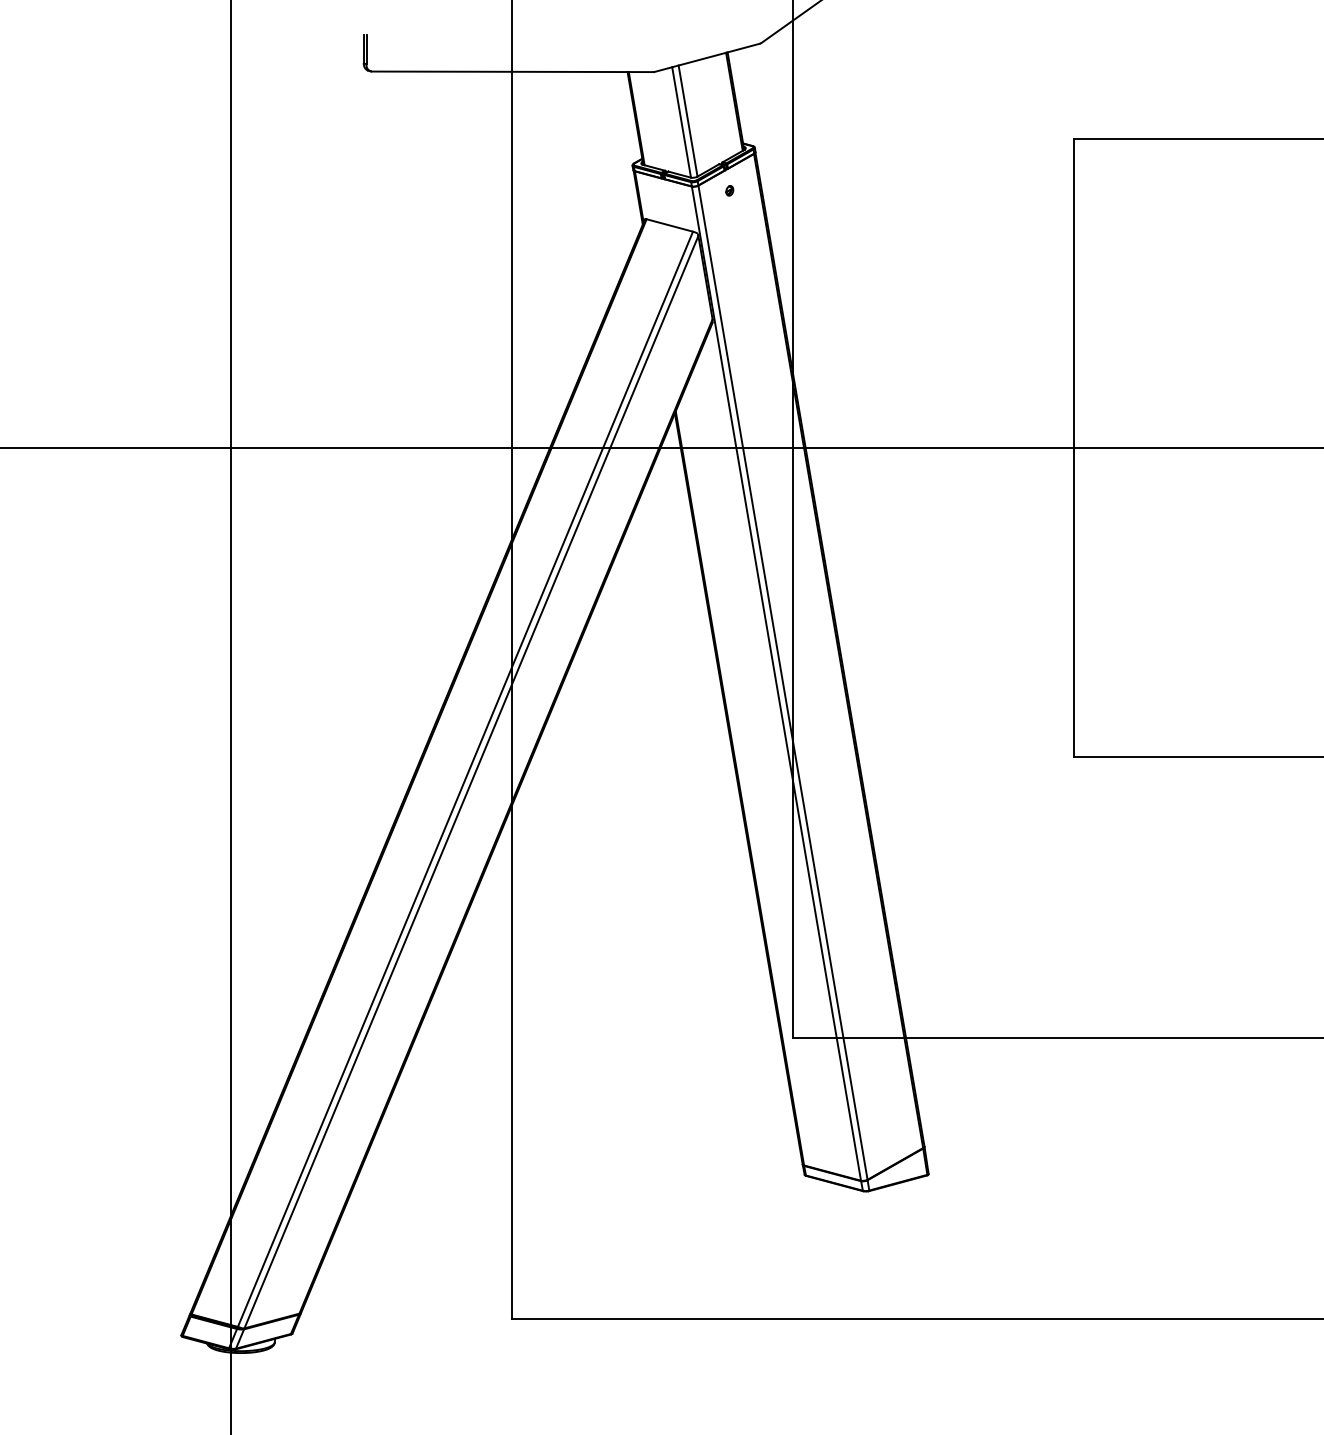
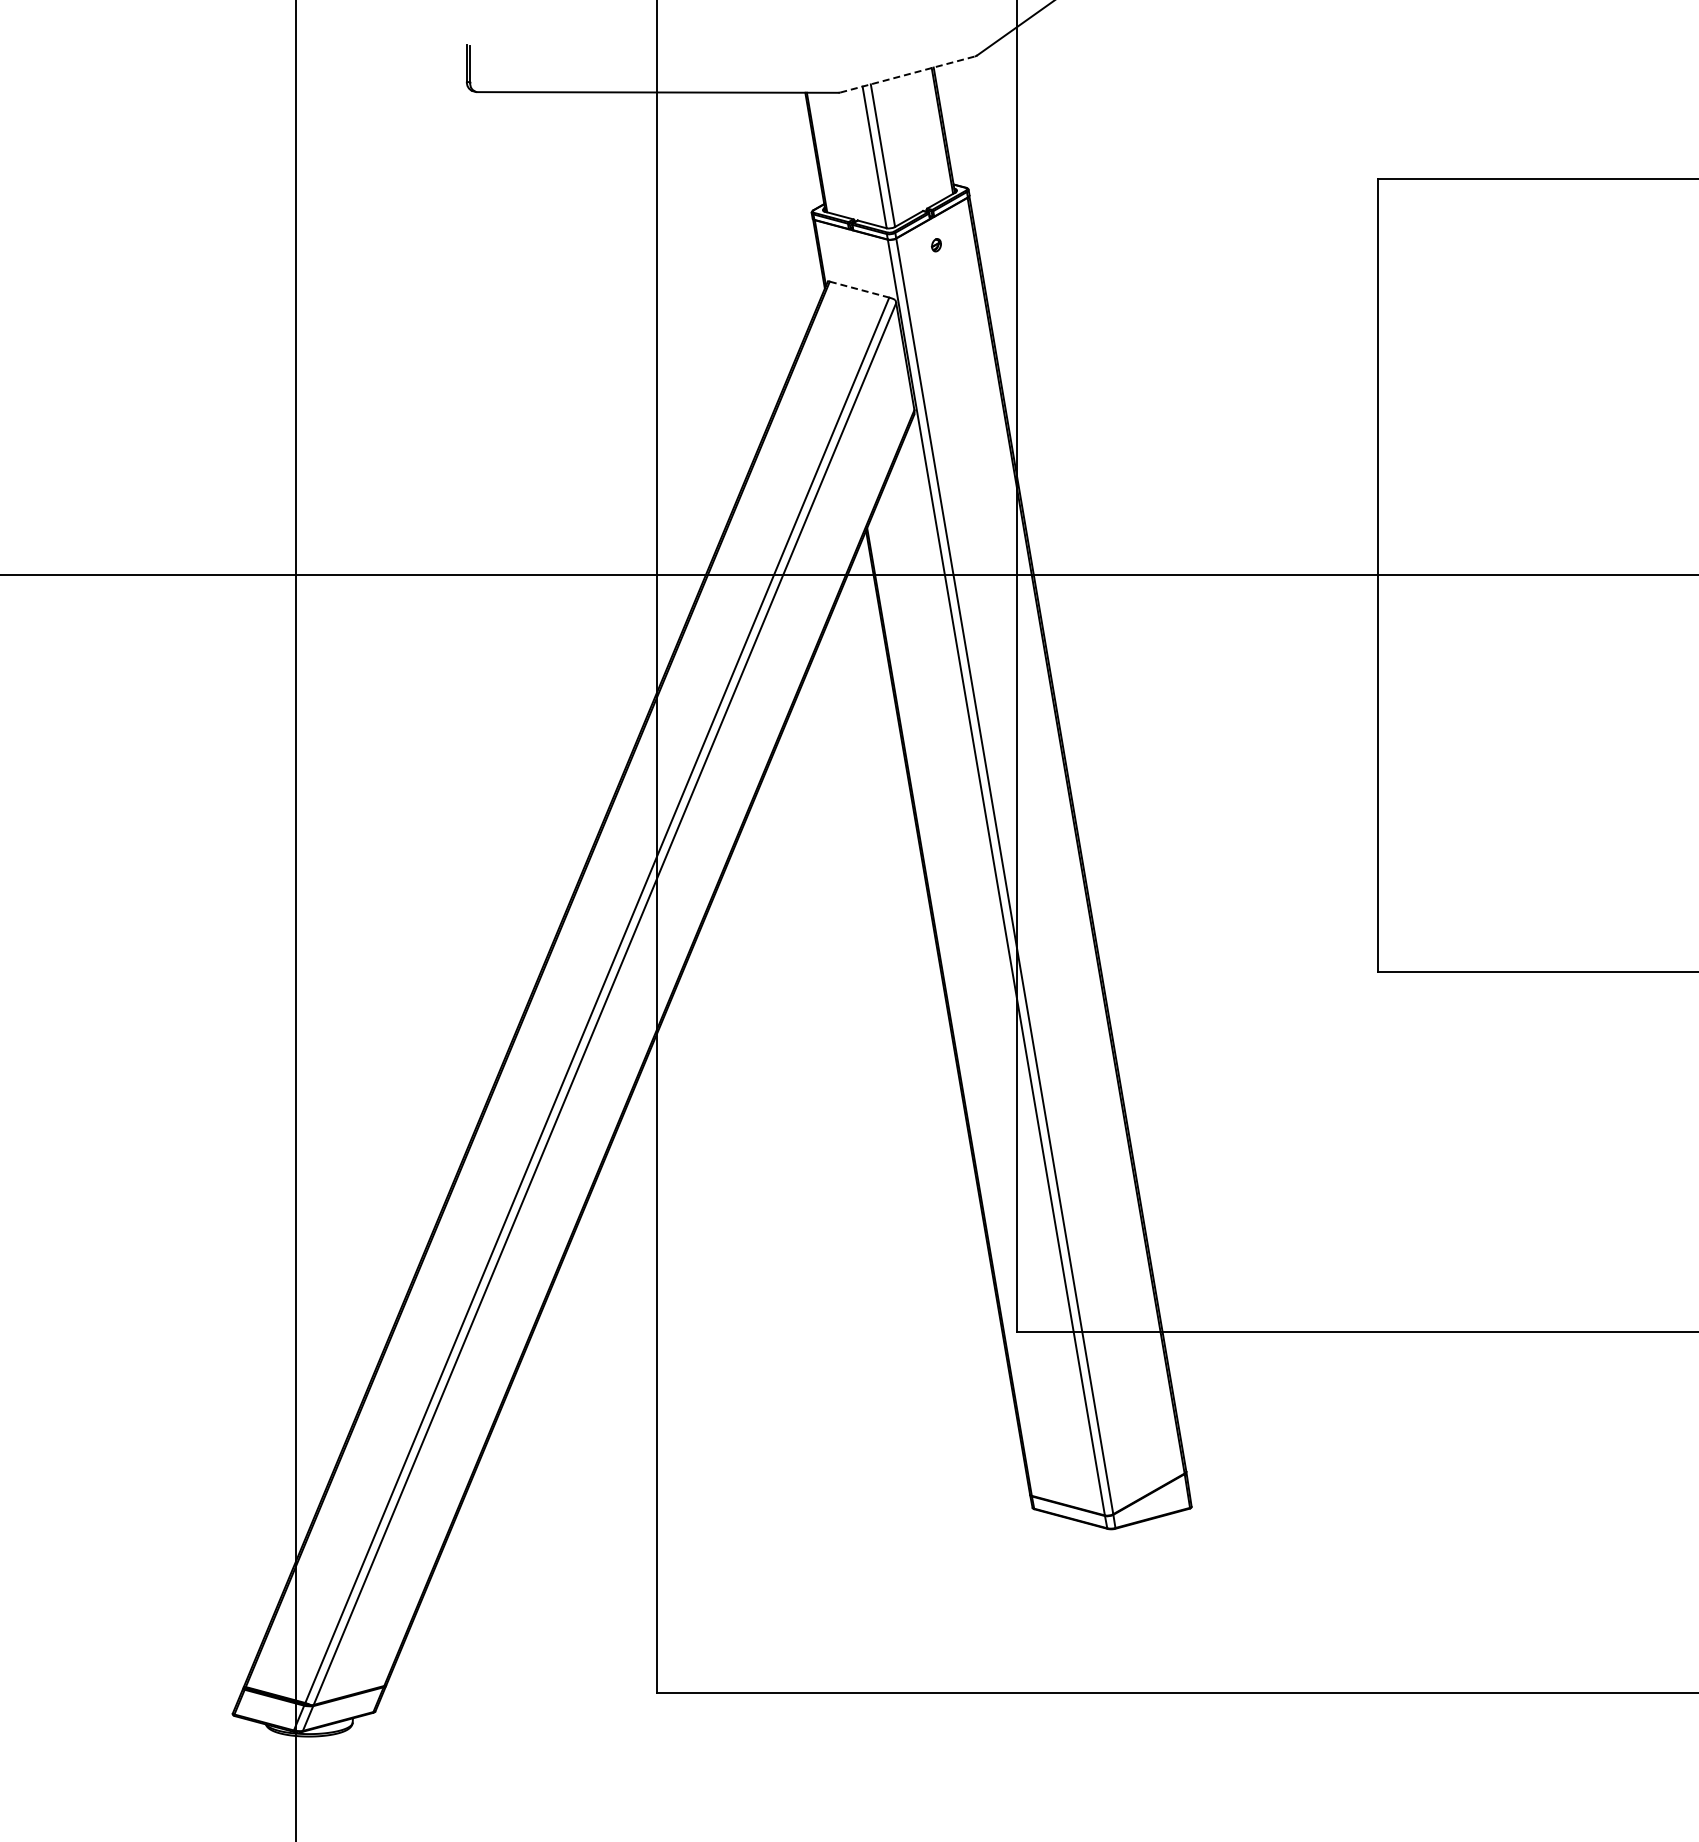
line: (707, 57) -> (907, 74), solid -> dashed
line: (669, 225) -> (859, 289), solid -> dashed

